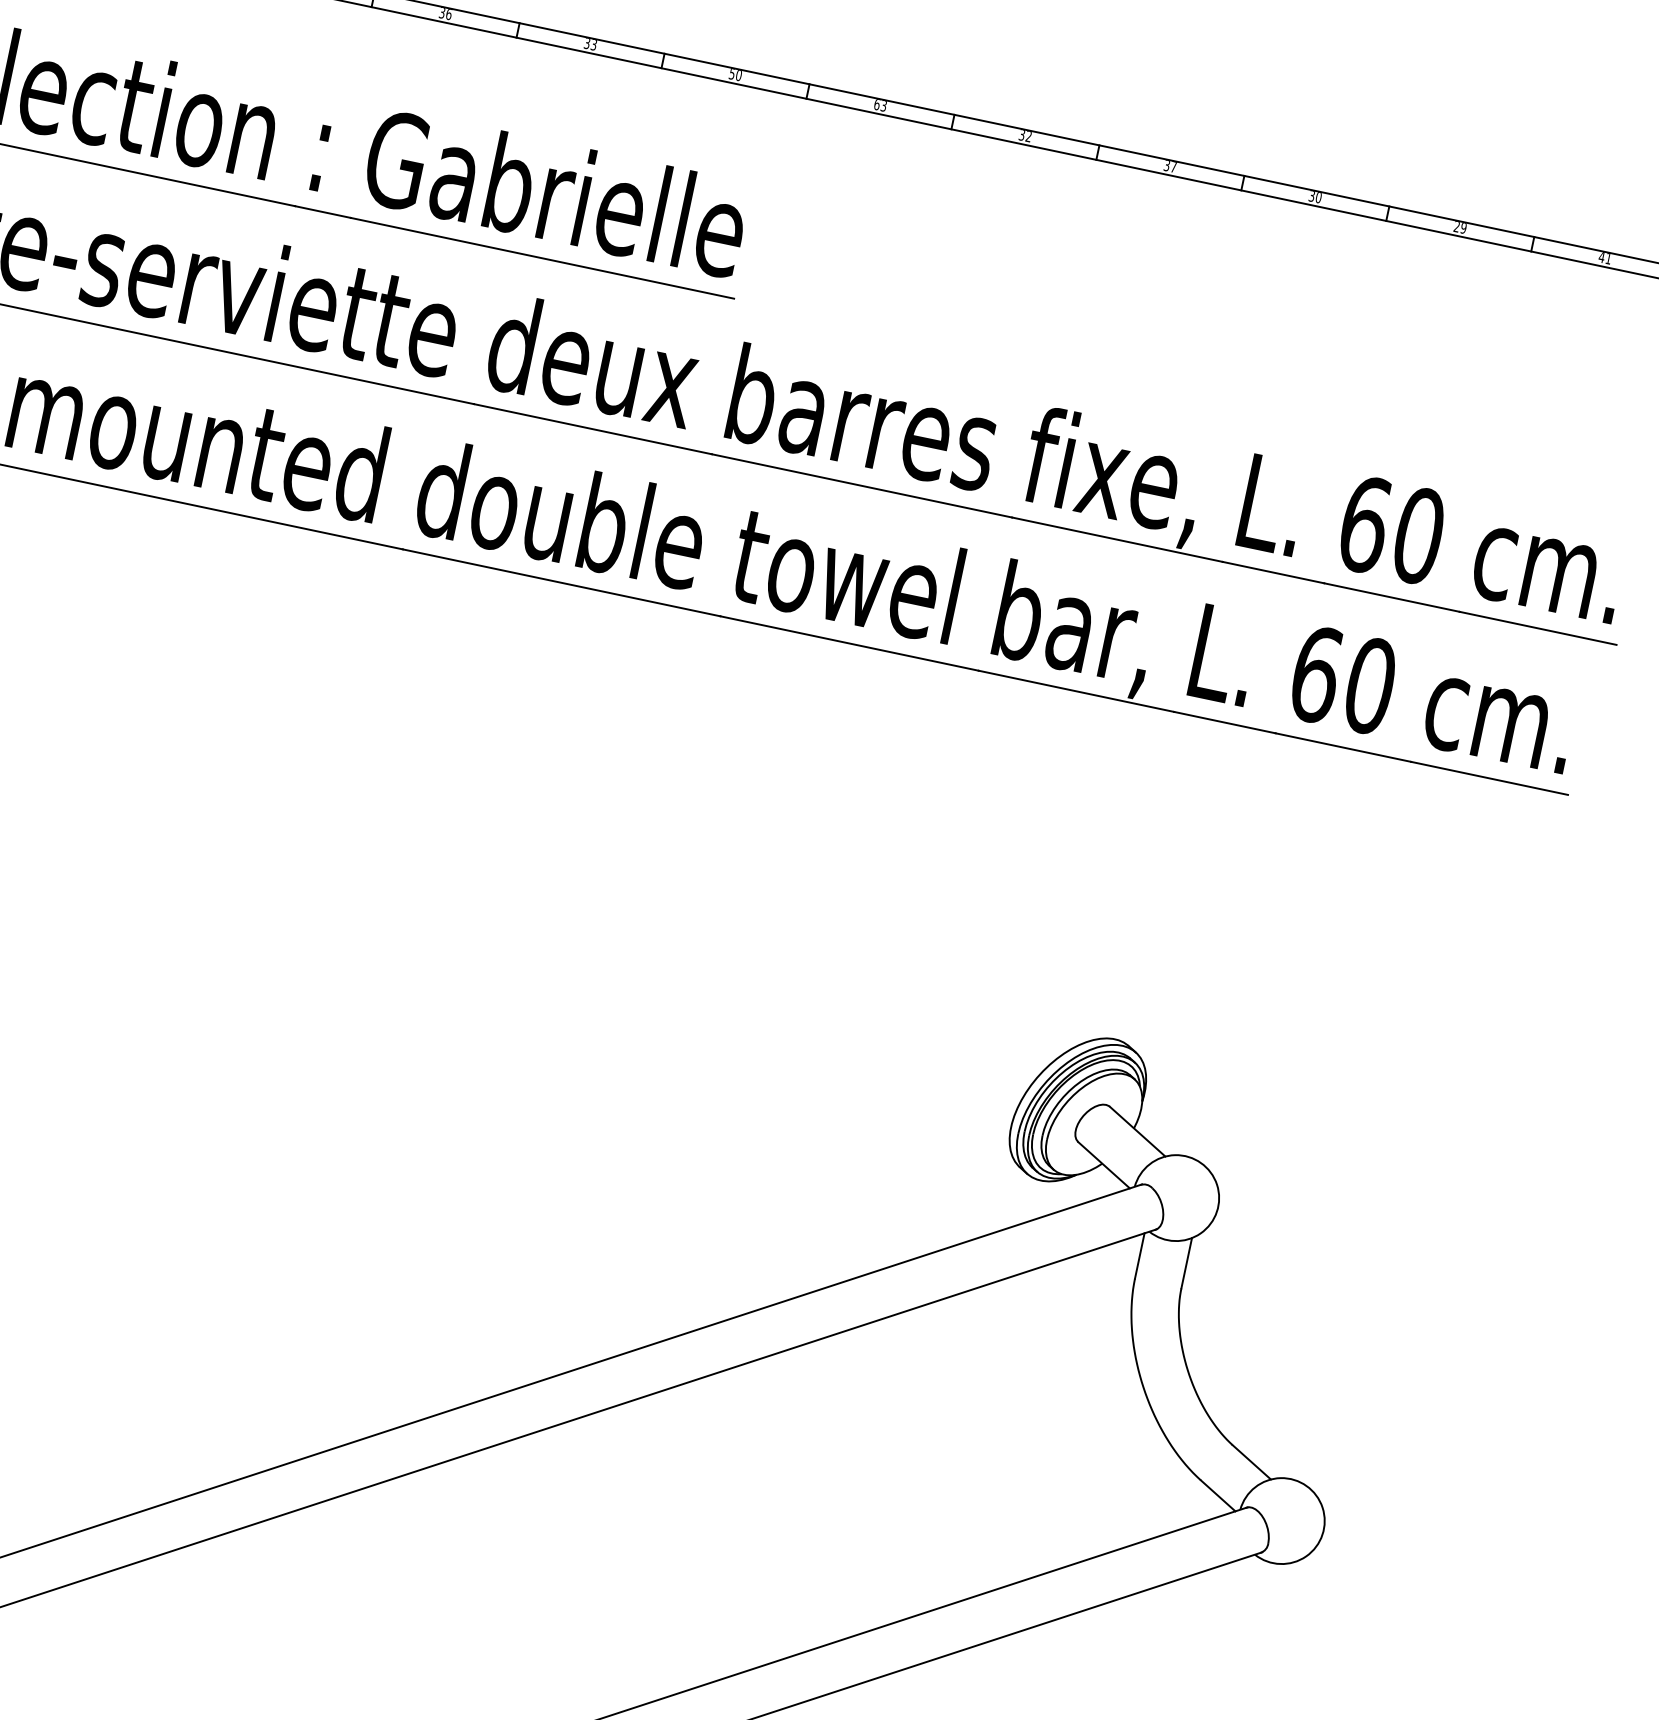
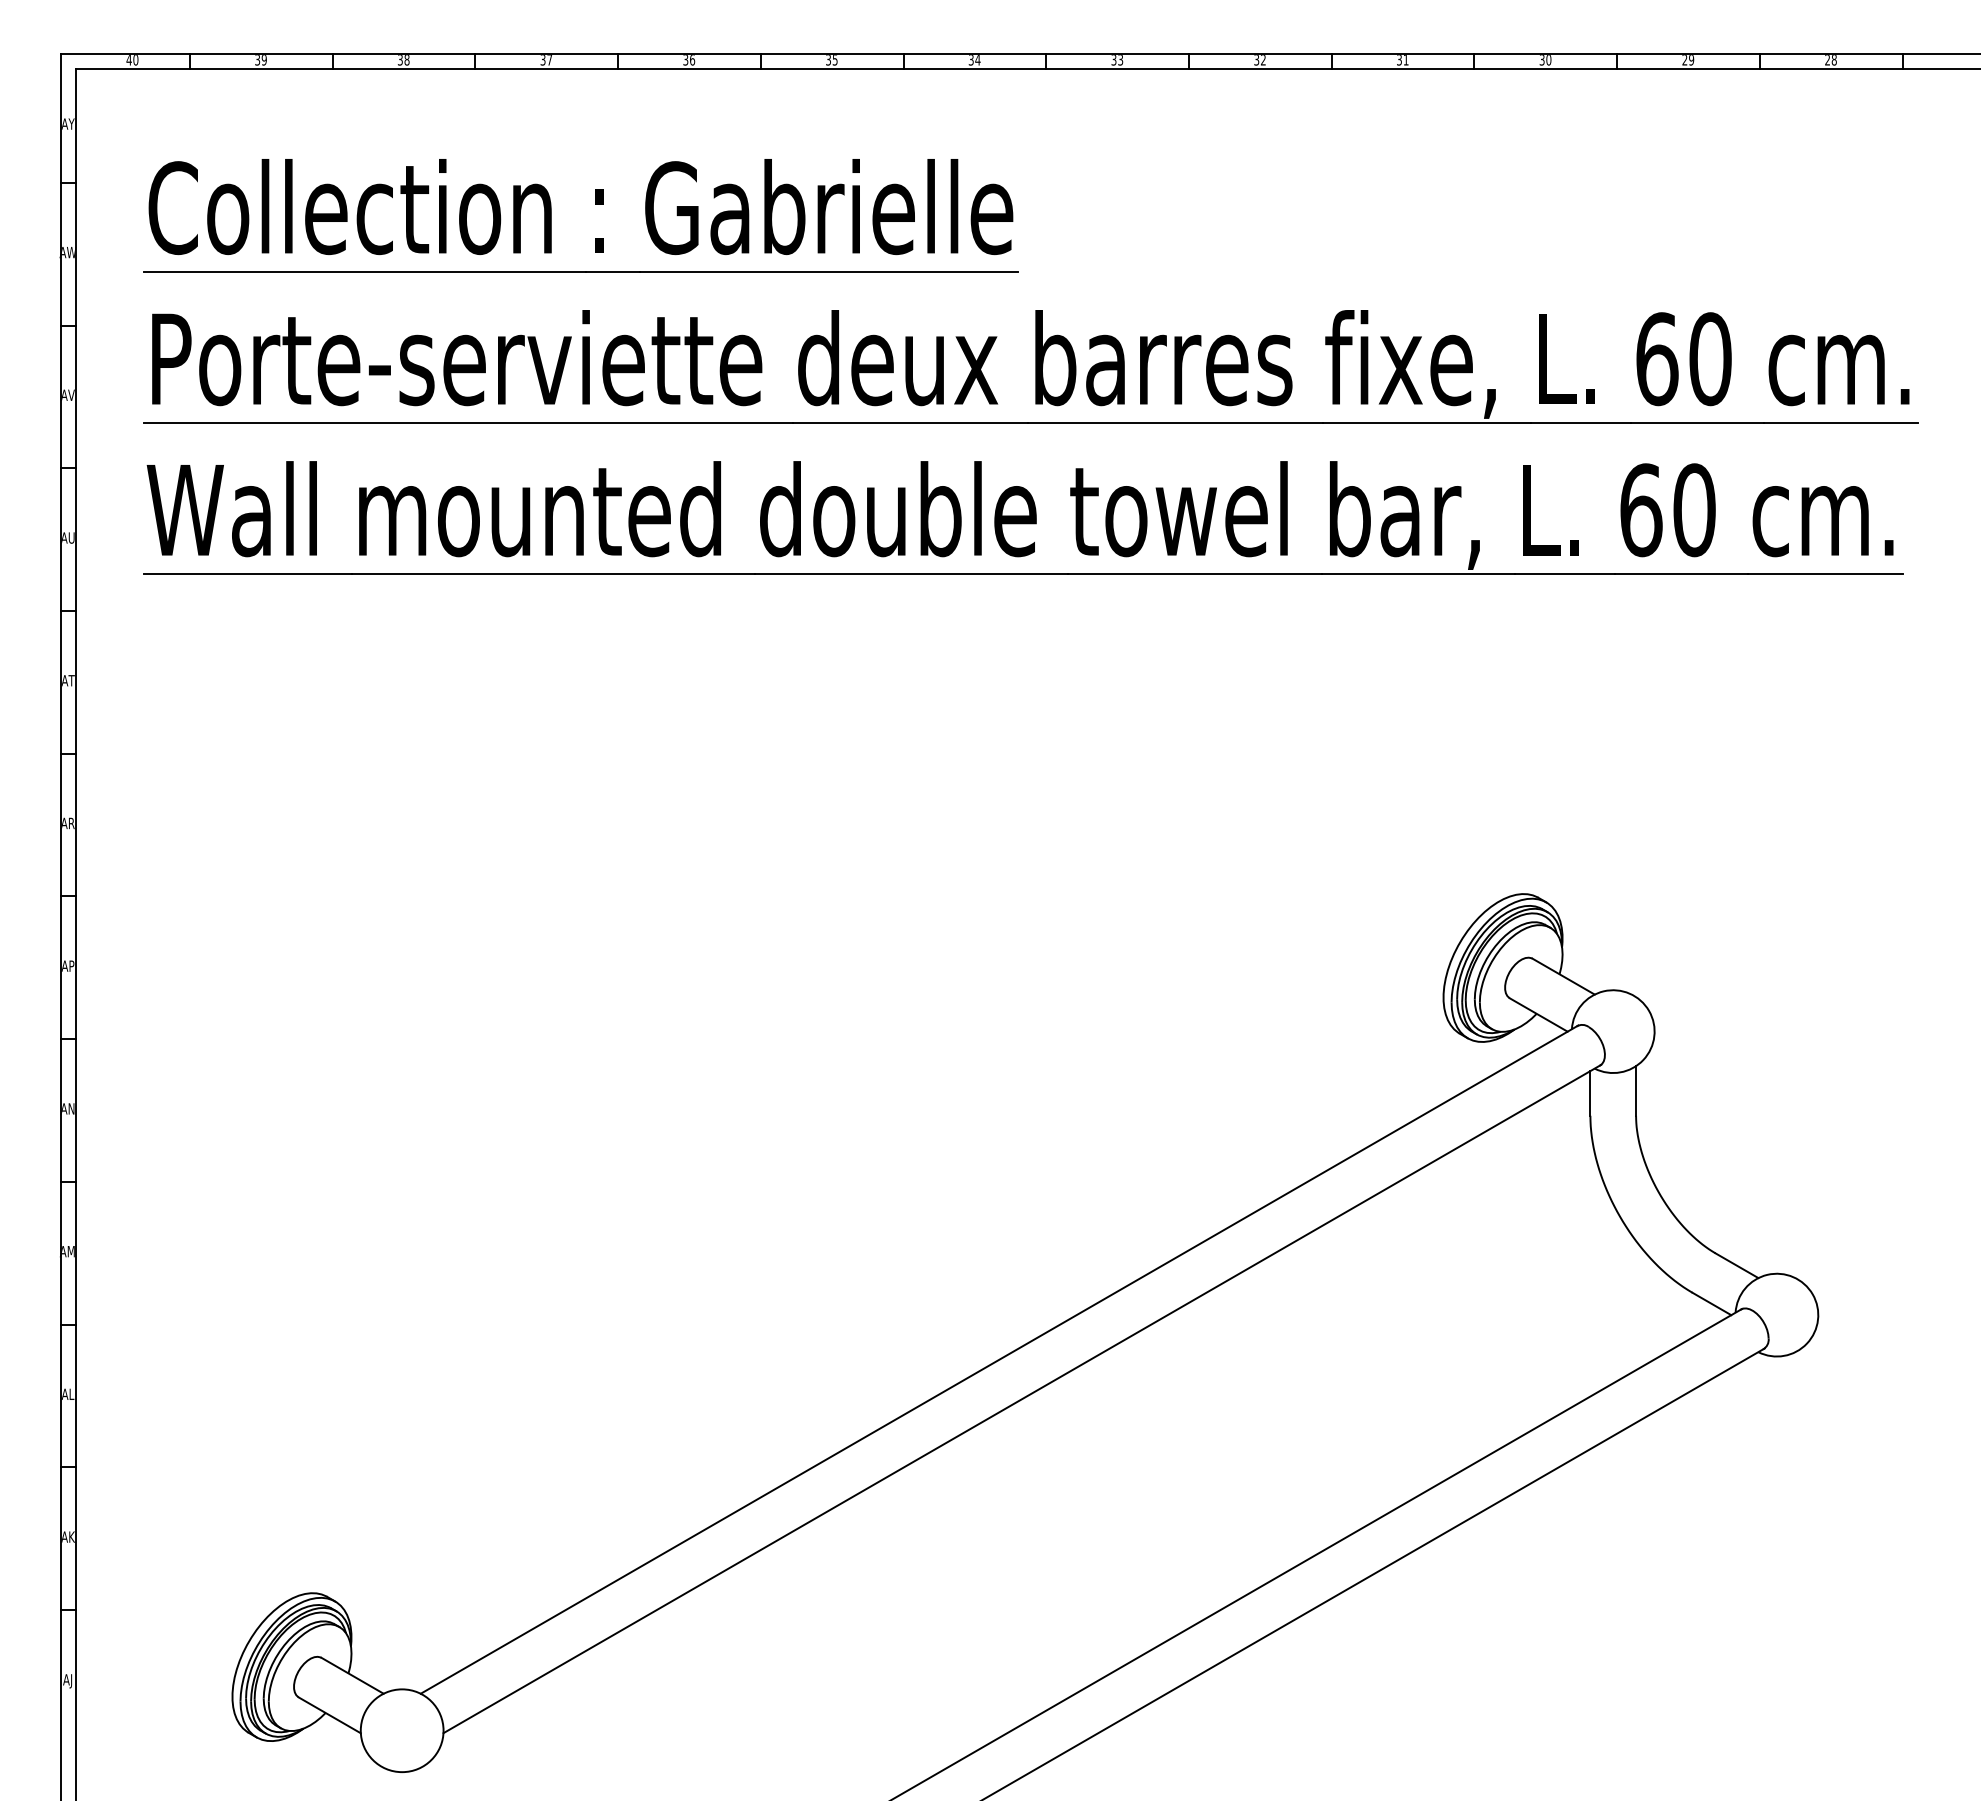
text: (594, 44) -> (835, 59), 33 -> 35
text: (735, 75) -> (974, 60), 50 -> 34
text: (876, 104) -> (1113, 60), 63 -> 33
text: (1173, 167) -> (1405, 60), 37 -> 31
text: (1604, 258) -> (1830, 60), 41 -> 28

